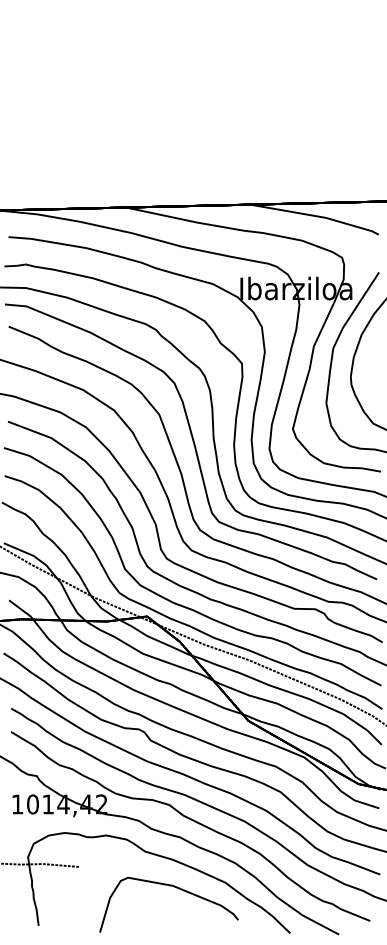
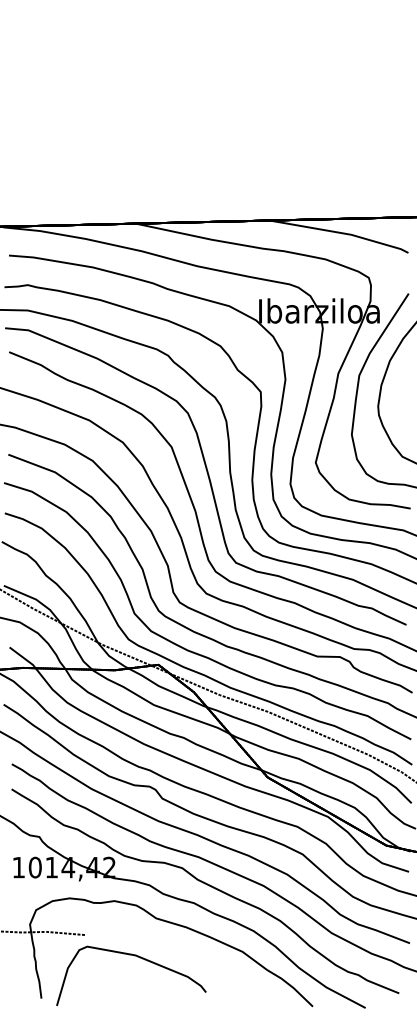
curve: (173, 887) -> (136, 957), moved

